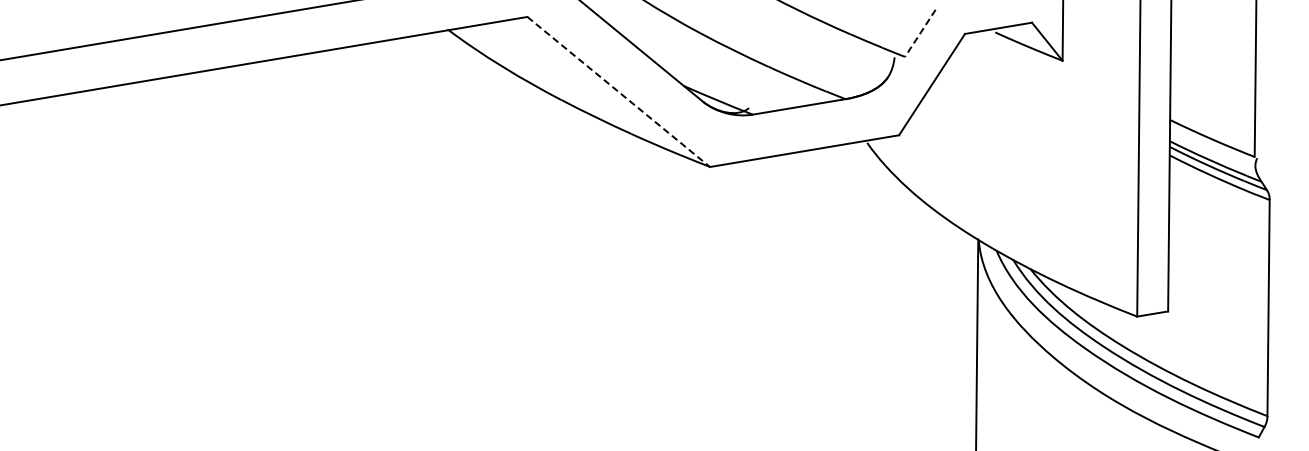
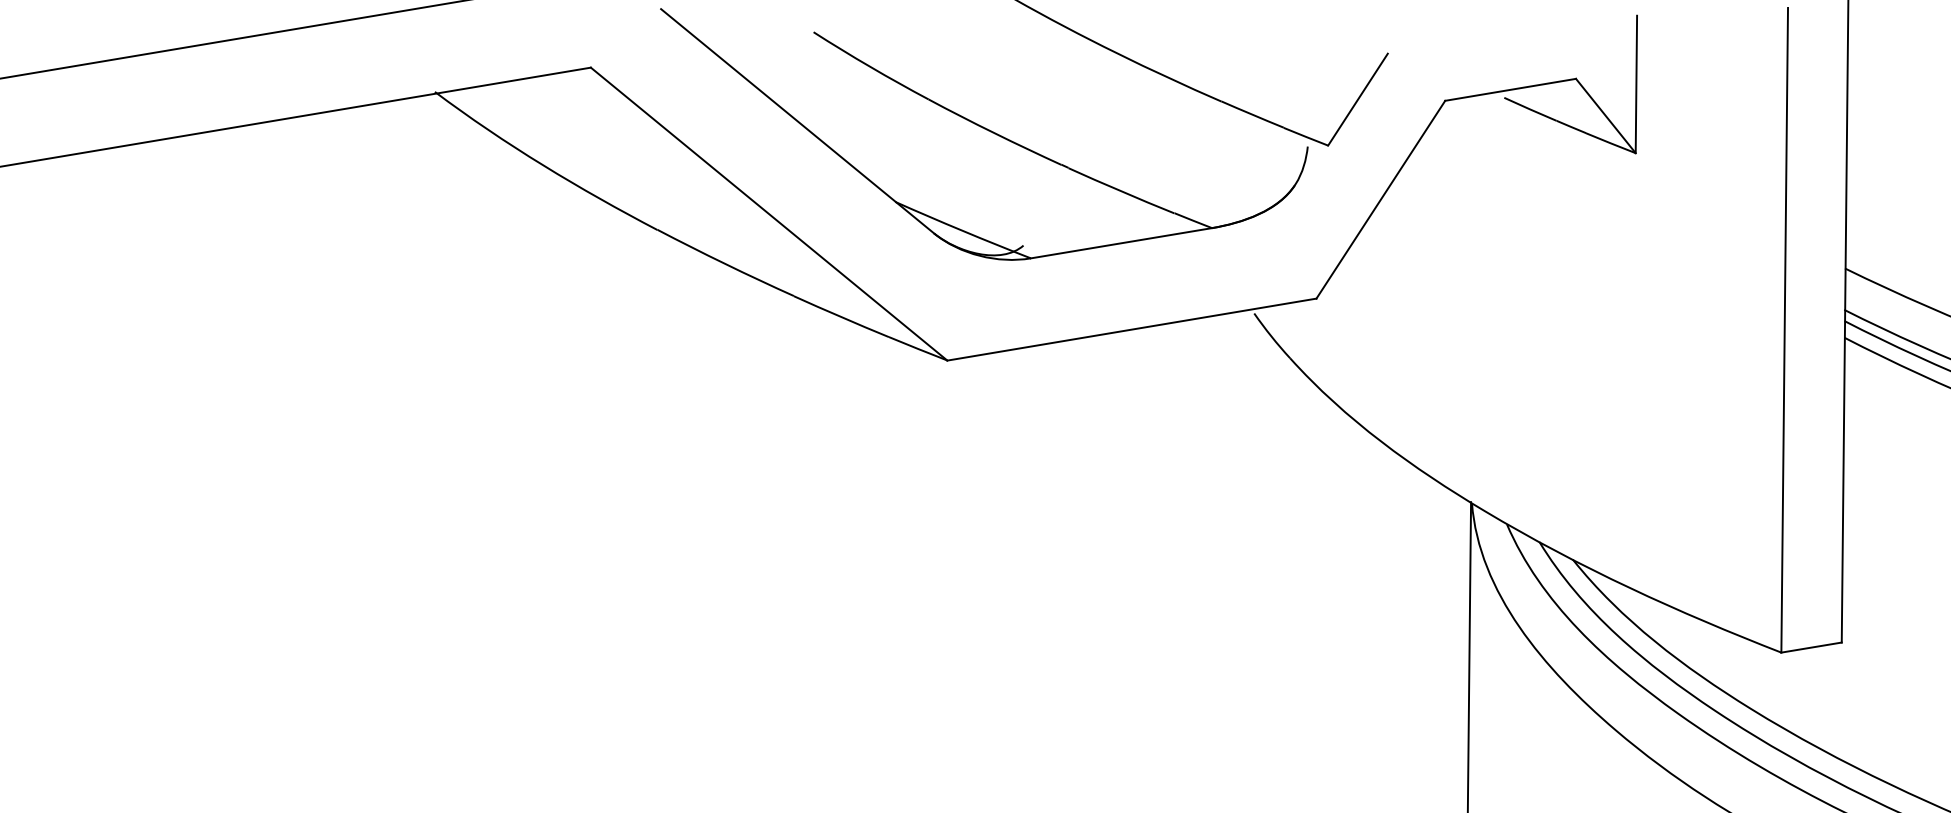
line: (920, 33) -> (1358, 99), dashed -> solid
line: (619, 92) -> (770, 215), dashed -> solid

